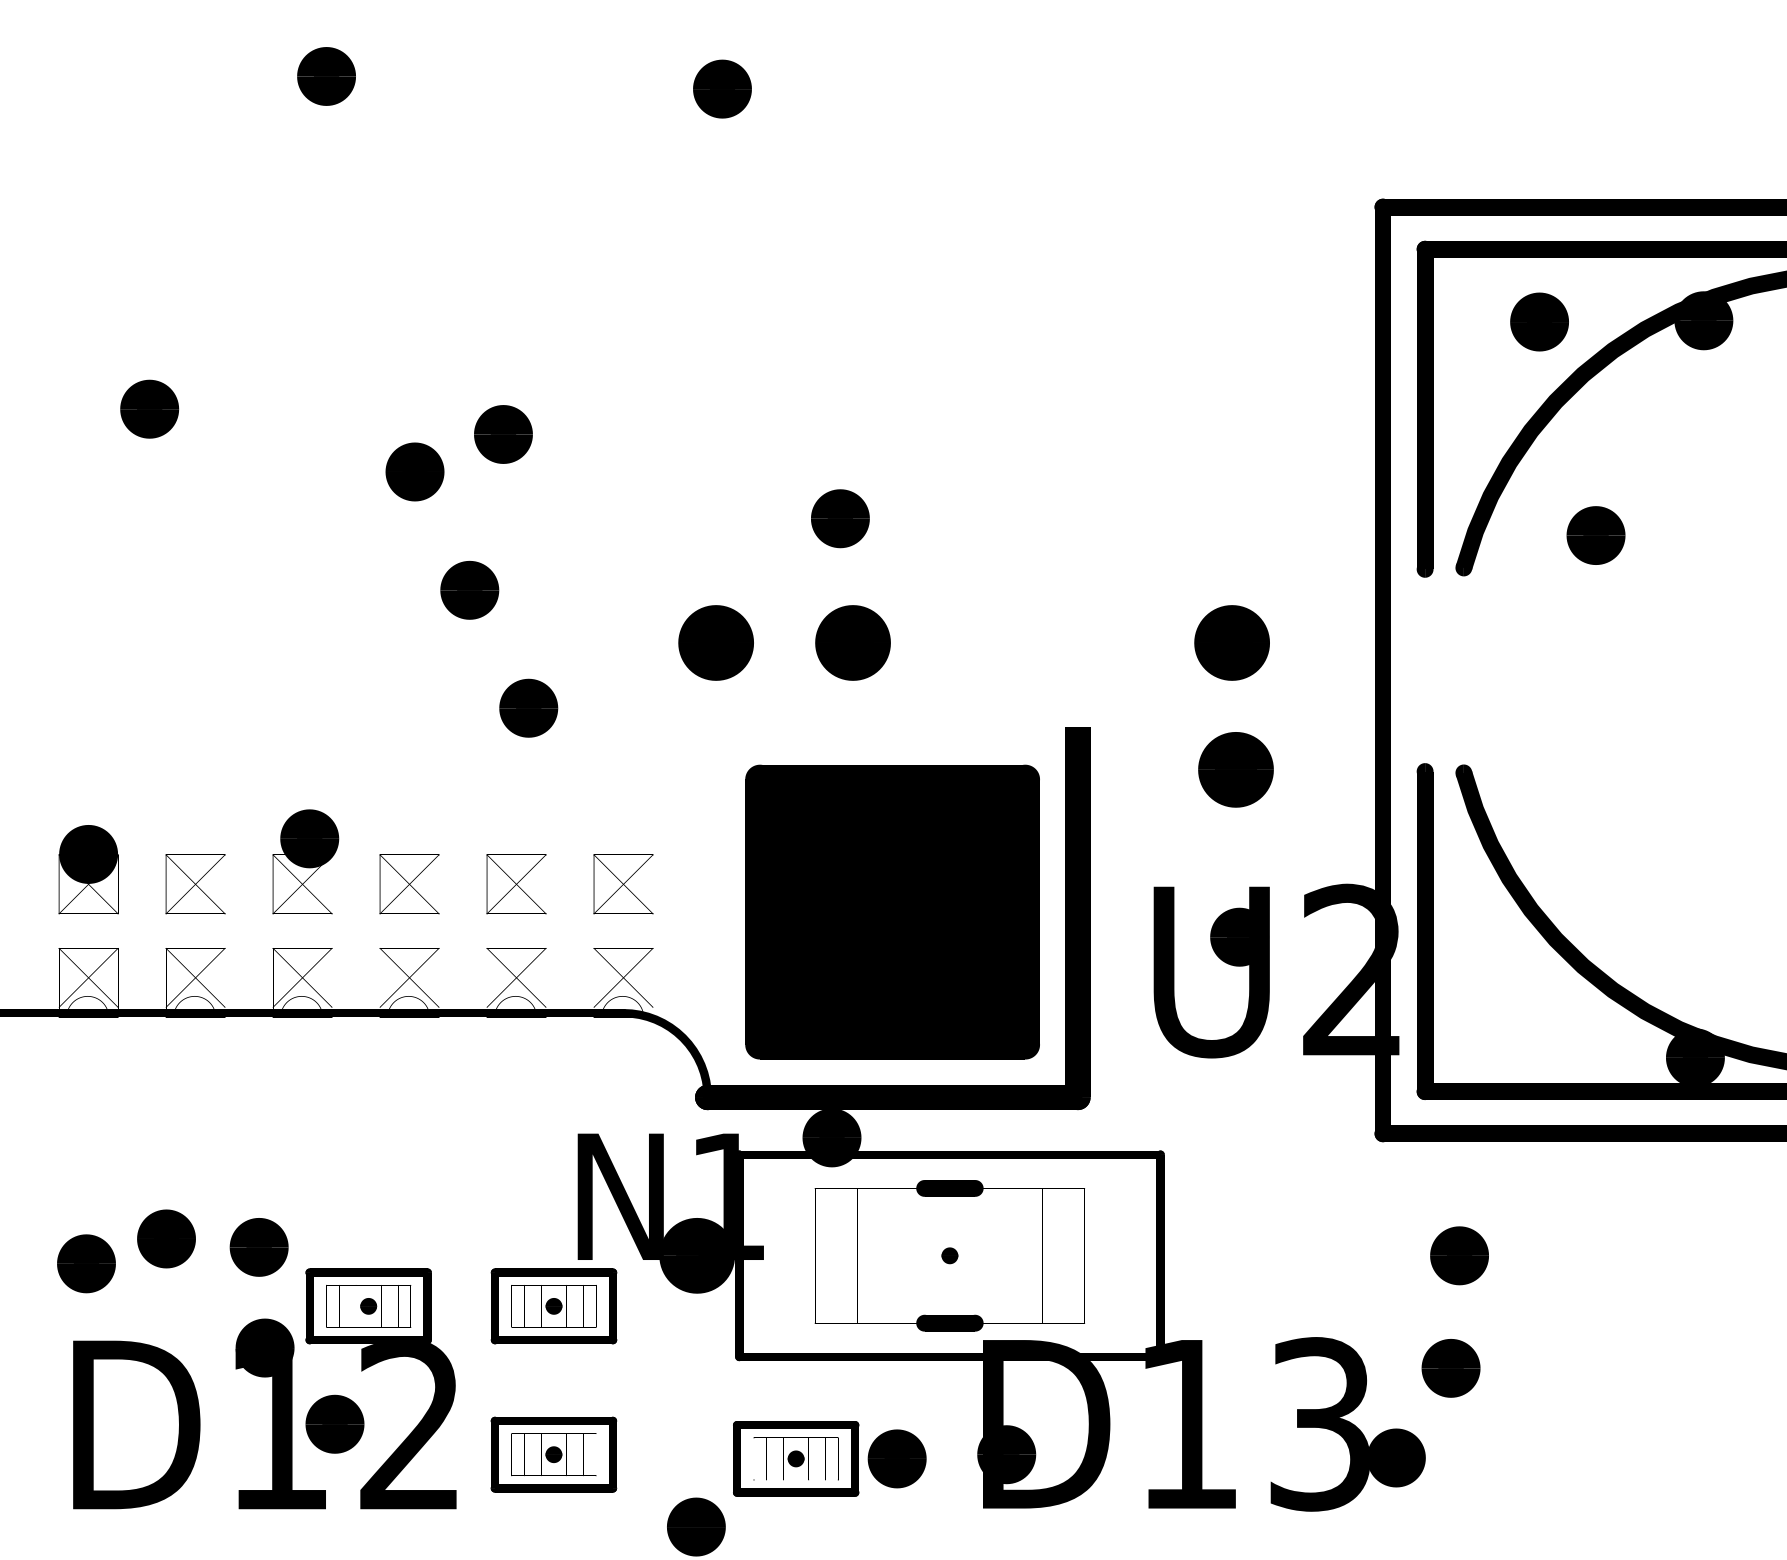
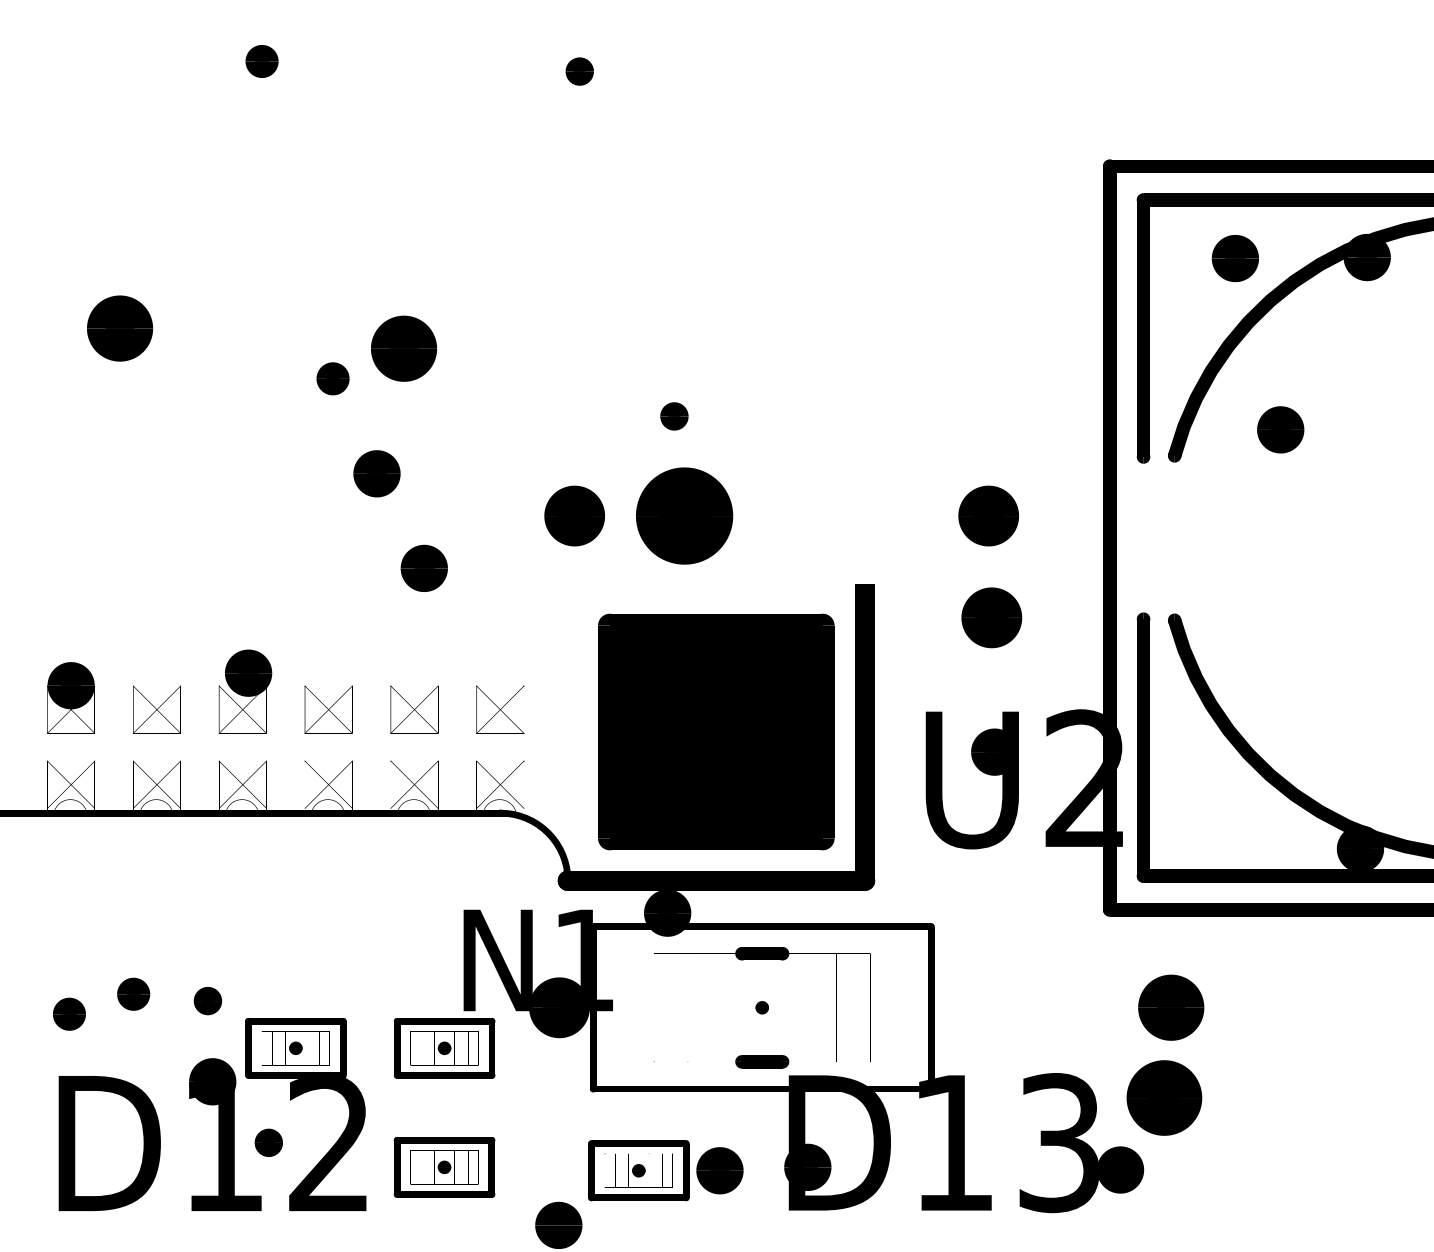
part: (326, 76) -> (262, 61), size x0.7
part: (722, 88) -> (579, 71), size x0.6
part: (149, 408) -> (120, 327), size x1.4
part: (503, 434) -> (404, 348), size x1.4
part: (414, 471) -> (332, 378), size x0.7
part: (840, 518) -> (674, 416), size x0.6
part: (852, 642) -> (684, 515), size x1.6
part: (166, 1238) -> (133, 993), size x0.7
part: (258, 1247) -> (207, 1001), size x0.6
part: (1459, 1255) -> (1171, 1007), size x1.4
part: (86, 1263) -> (69, 1013), size x0.7
part: (1450, 1368) -> (1163, 1098), size x1.6
part: (334, 1423) -> (268, 1142), size x0.6

